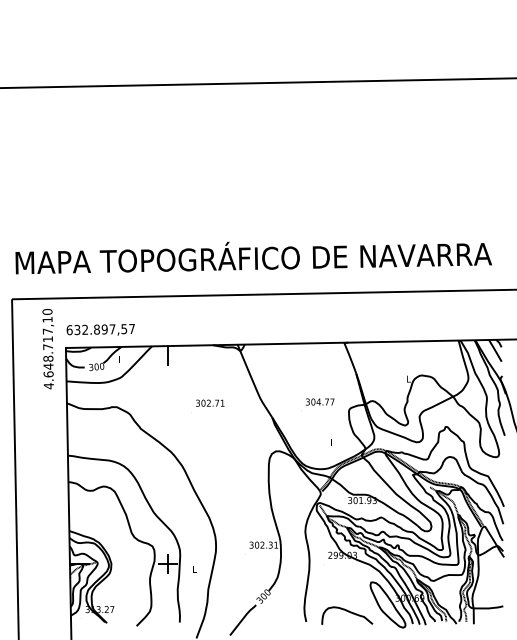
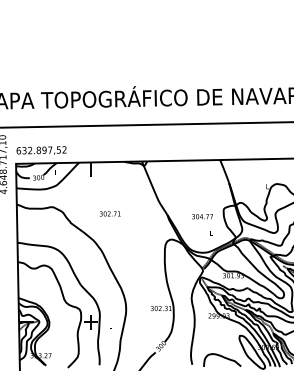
text: (131, 328) -> (64, 149), 632.897,57 -> 632.897,52
text: (320, 401) -> (202, 216), moved
text: (210, 402) -> (110, 213), moved

